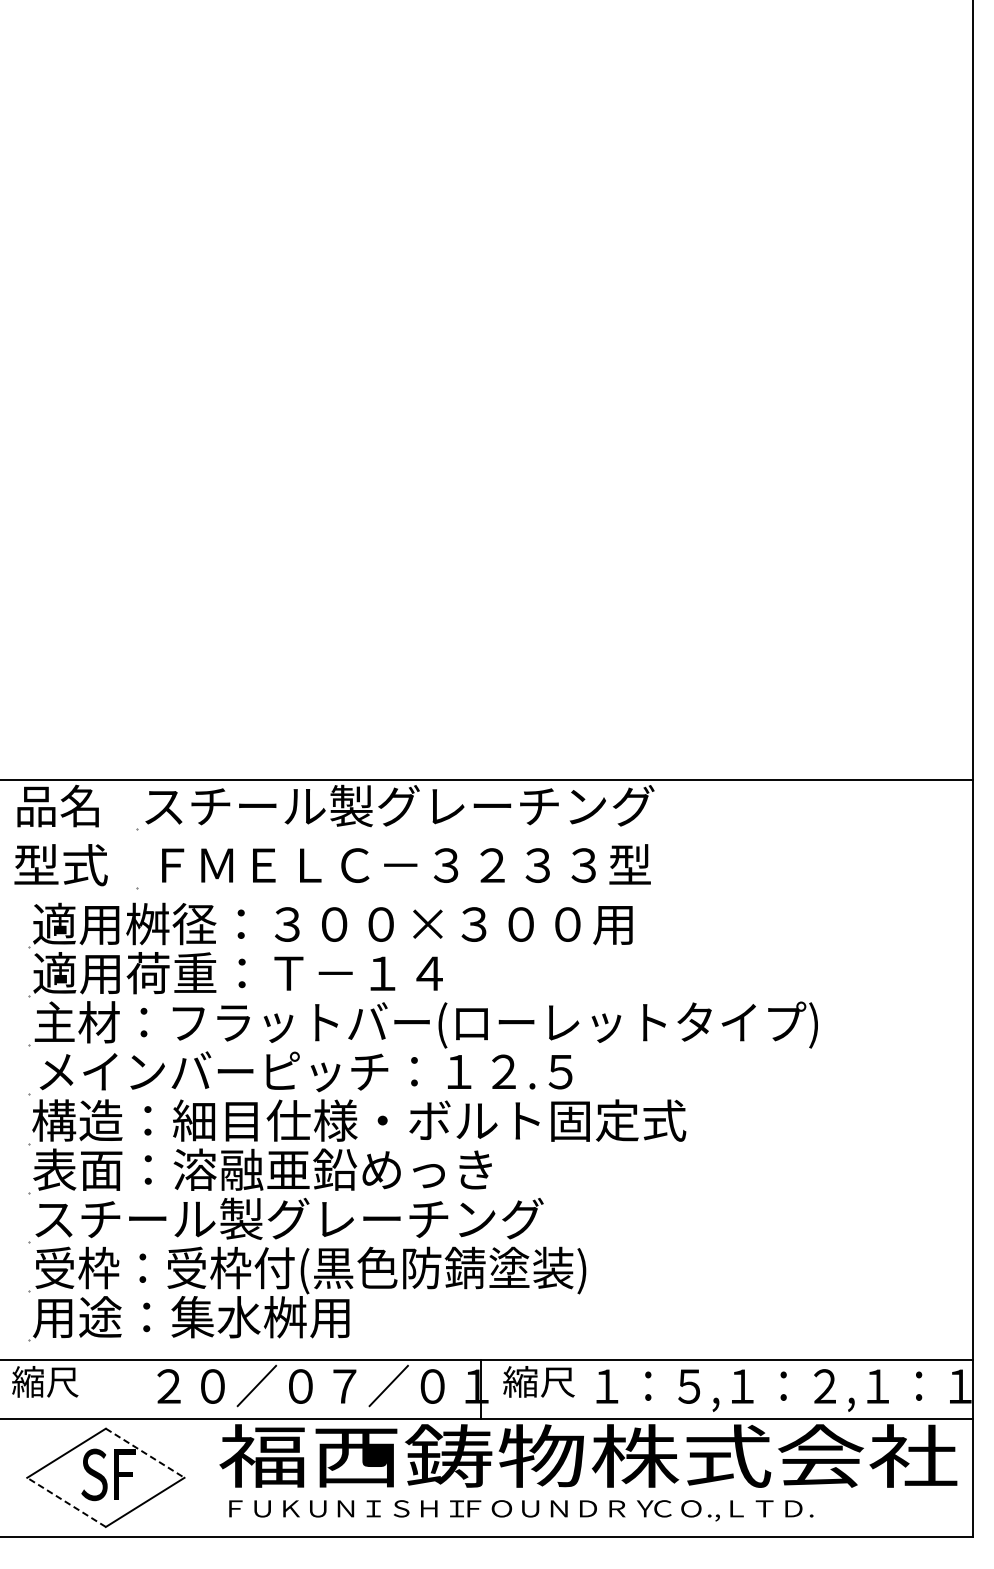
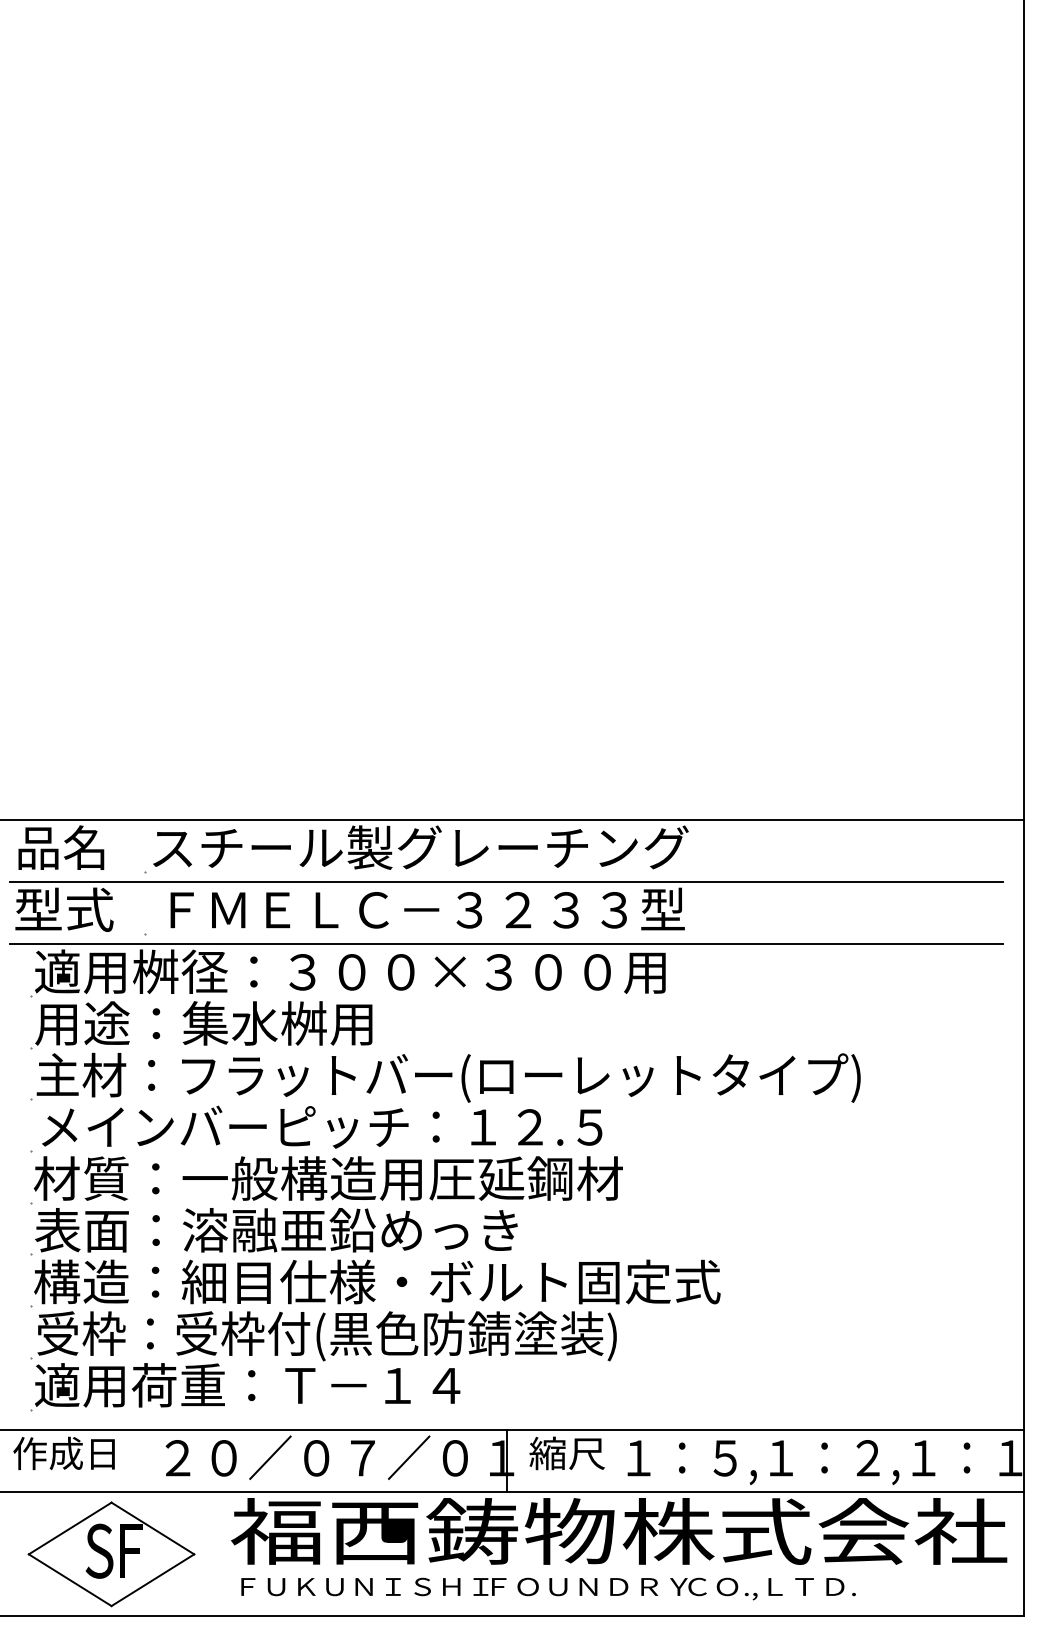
line: (481, 839) -> (506, 882), added
line: (481, 898) -> (506, 944), added
text: (237, 973) -> (250, 1023), 適用荷重：Ｔ－１４ -> 用途：集水桝用
text: (358, 1120) -> (377, 1178), 構造：細目仕様・ボルト固定式 -> 材質：一般構造用圧延鋼材
text: (358, 1218) -> (377, 1281), スチール製グレーチング -> 構造：細目仕様・ボルト固定式
text: (235, 1317) -> (247, 1385), 用途：集水桝用 -> 適用荷重：Ｔ－１４
text: (60, 1381) -> (63, 1453), 縮尺 -> 作成日
line: (144, 1453) -> (152, 1528), dashed -> solid
line: (66, 1502) -> (70, 1580), dashed -> solid

